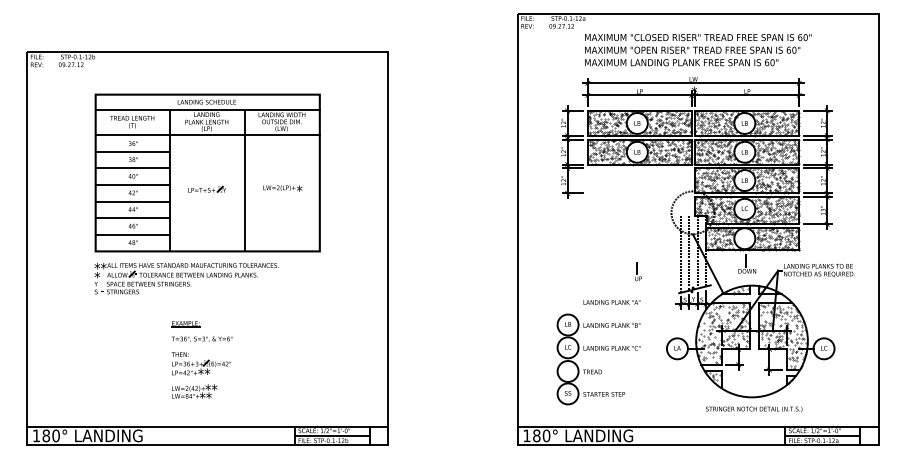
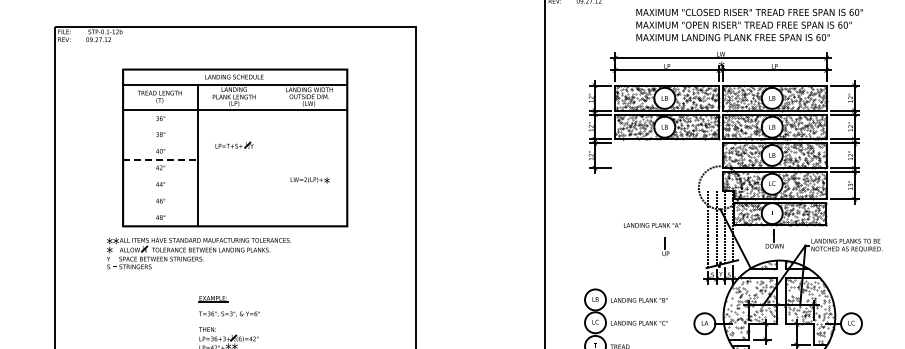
text: (698, 50) -> (749, 25), moved
line: (132, 151) -> (159, 126), removed
line: (132, 168) -> (159, 143), removed
line: (245, 180) -> (272, 155), removed
line: (133, 184) -> (160, 159), solid -> dashed
part: (206, 188) -> (233, 144), moved
text: (282, 188) -> (309, 180), moved
line: (132, 201) -> (159, 176), removed
line: (132, 218) -> (159, 193), removed
line: (132, 234) -> (159, 209), removed
part: (186, 278) -> (198, 253), moved
text: (611, 302) -> (651, 225), moved

